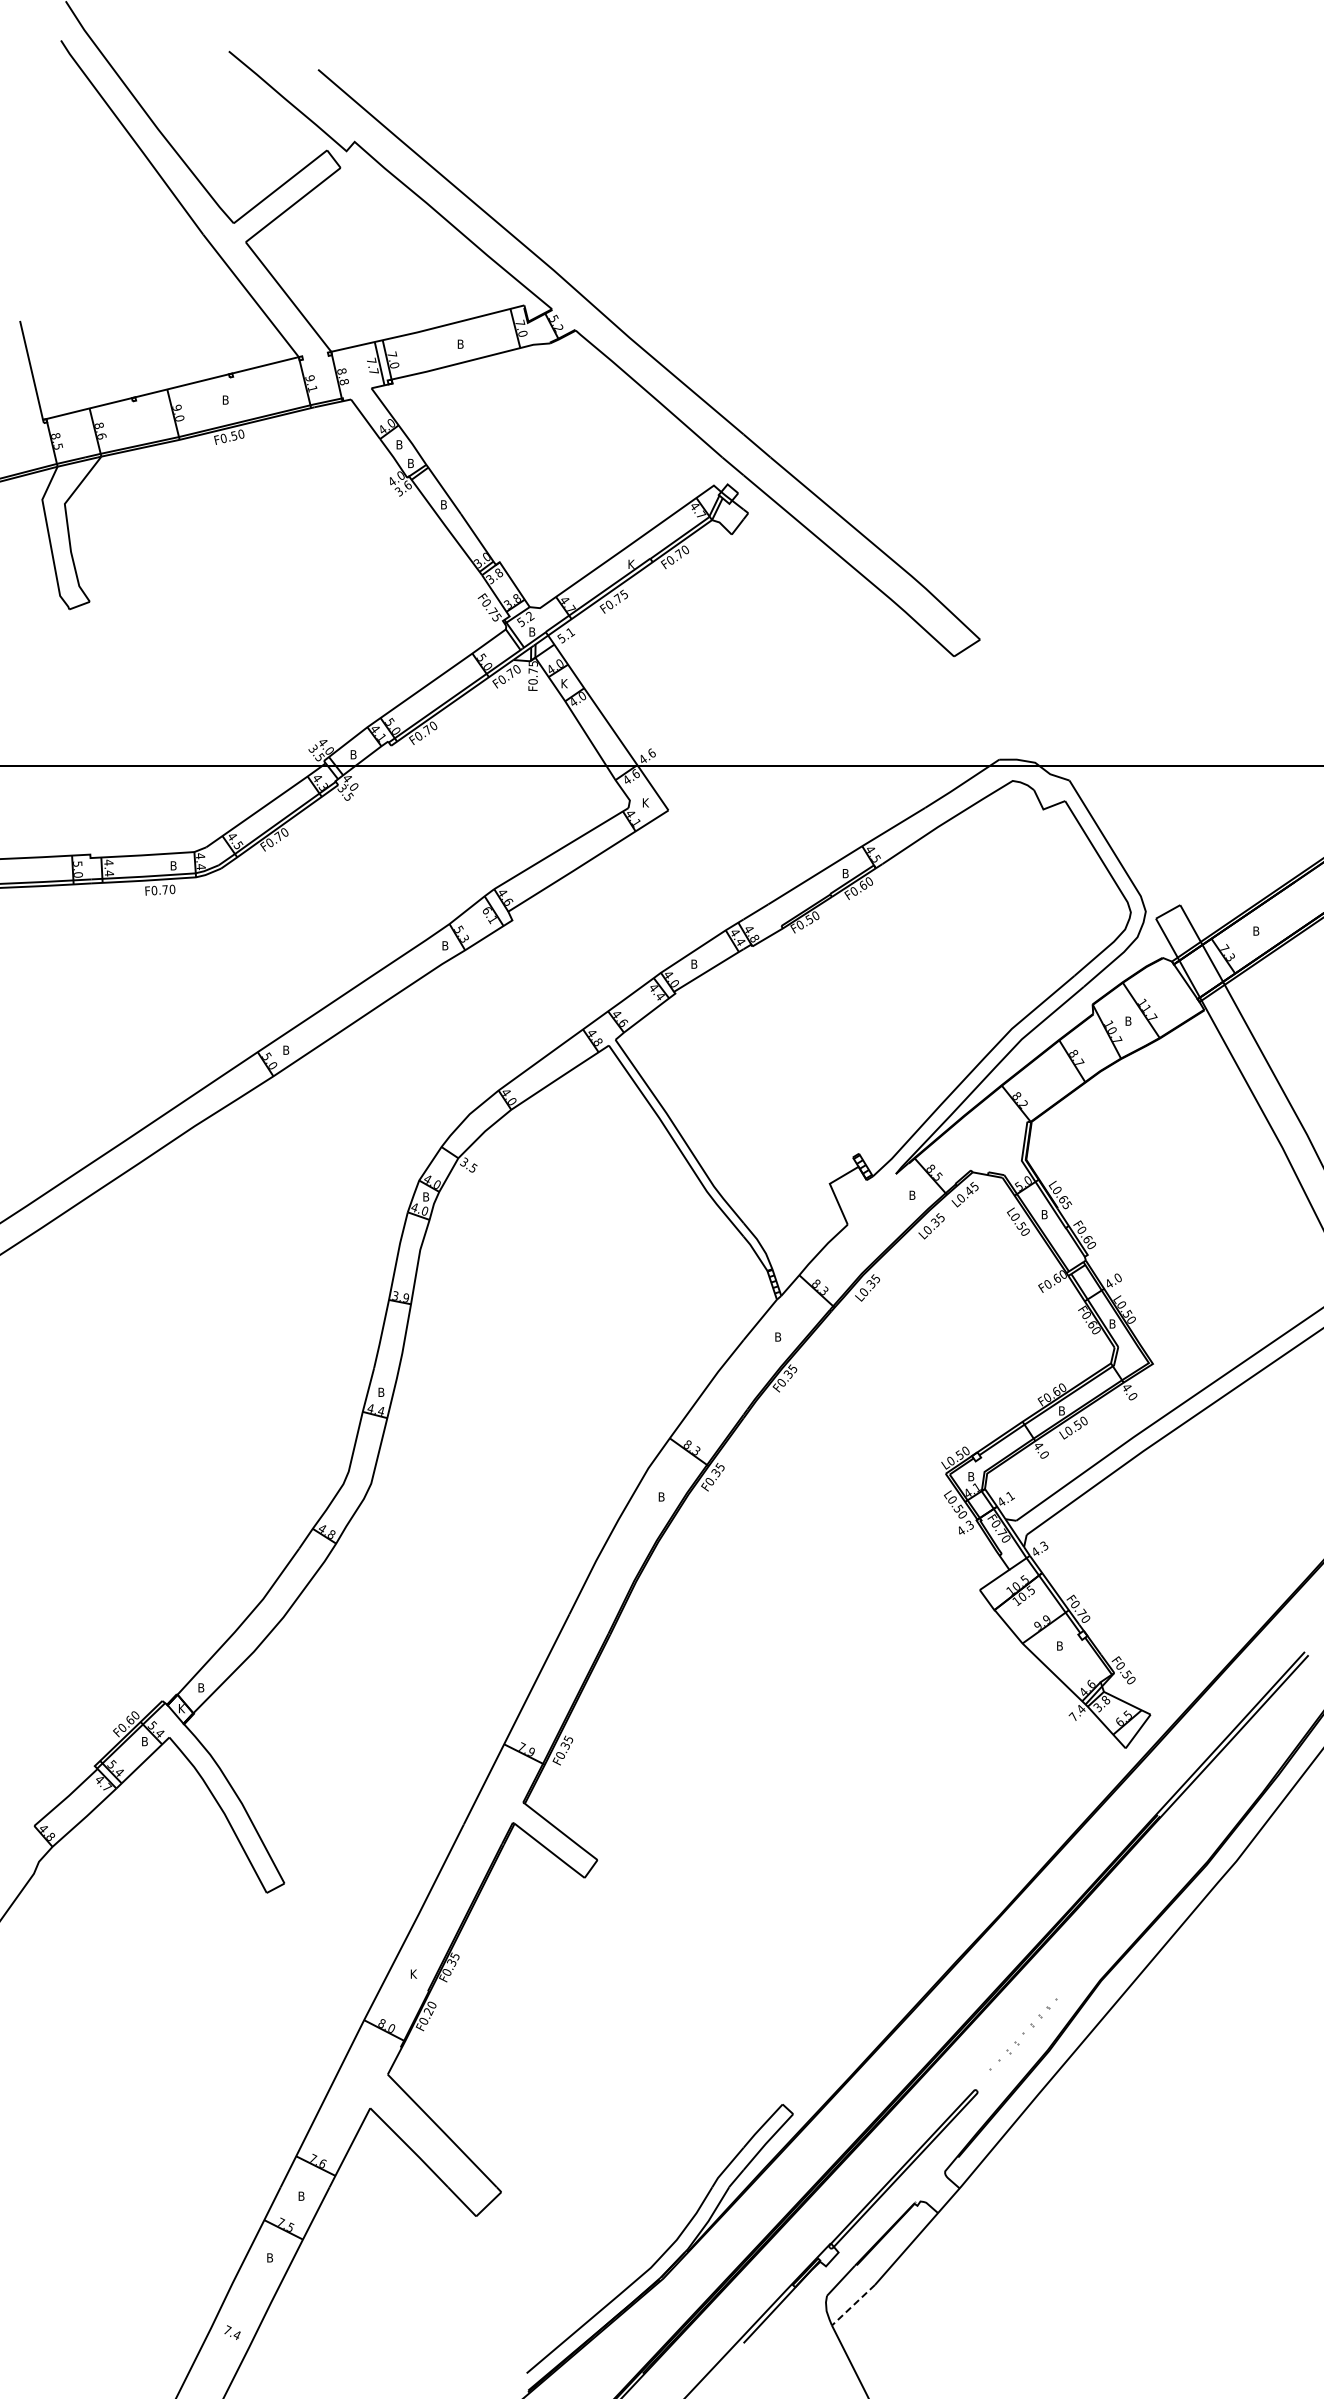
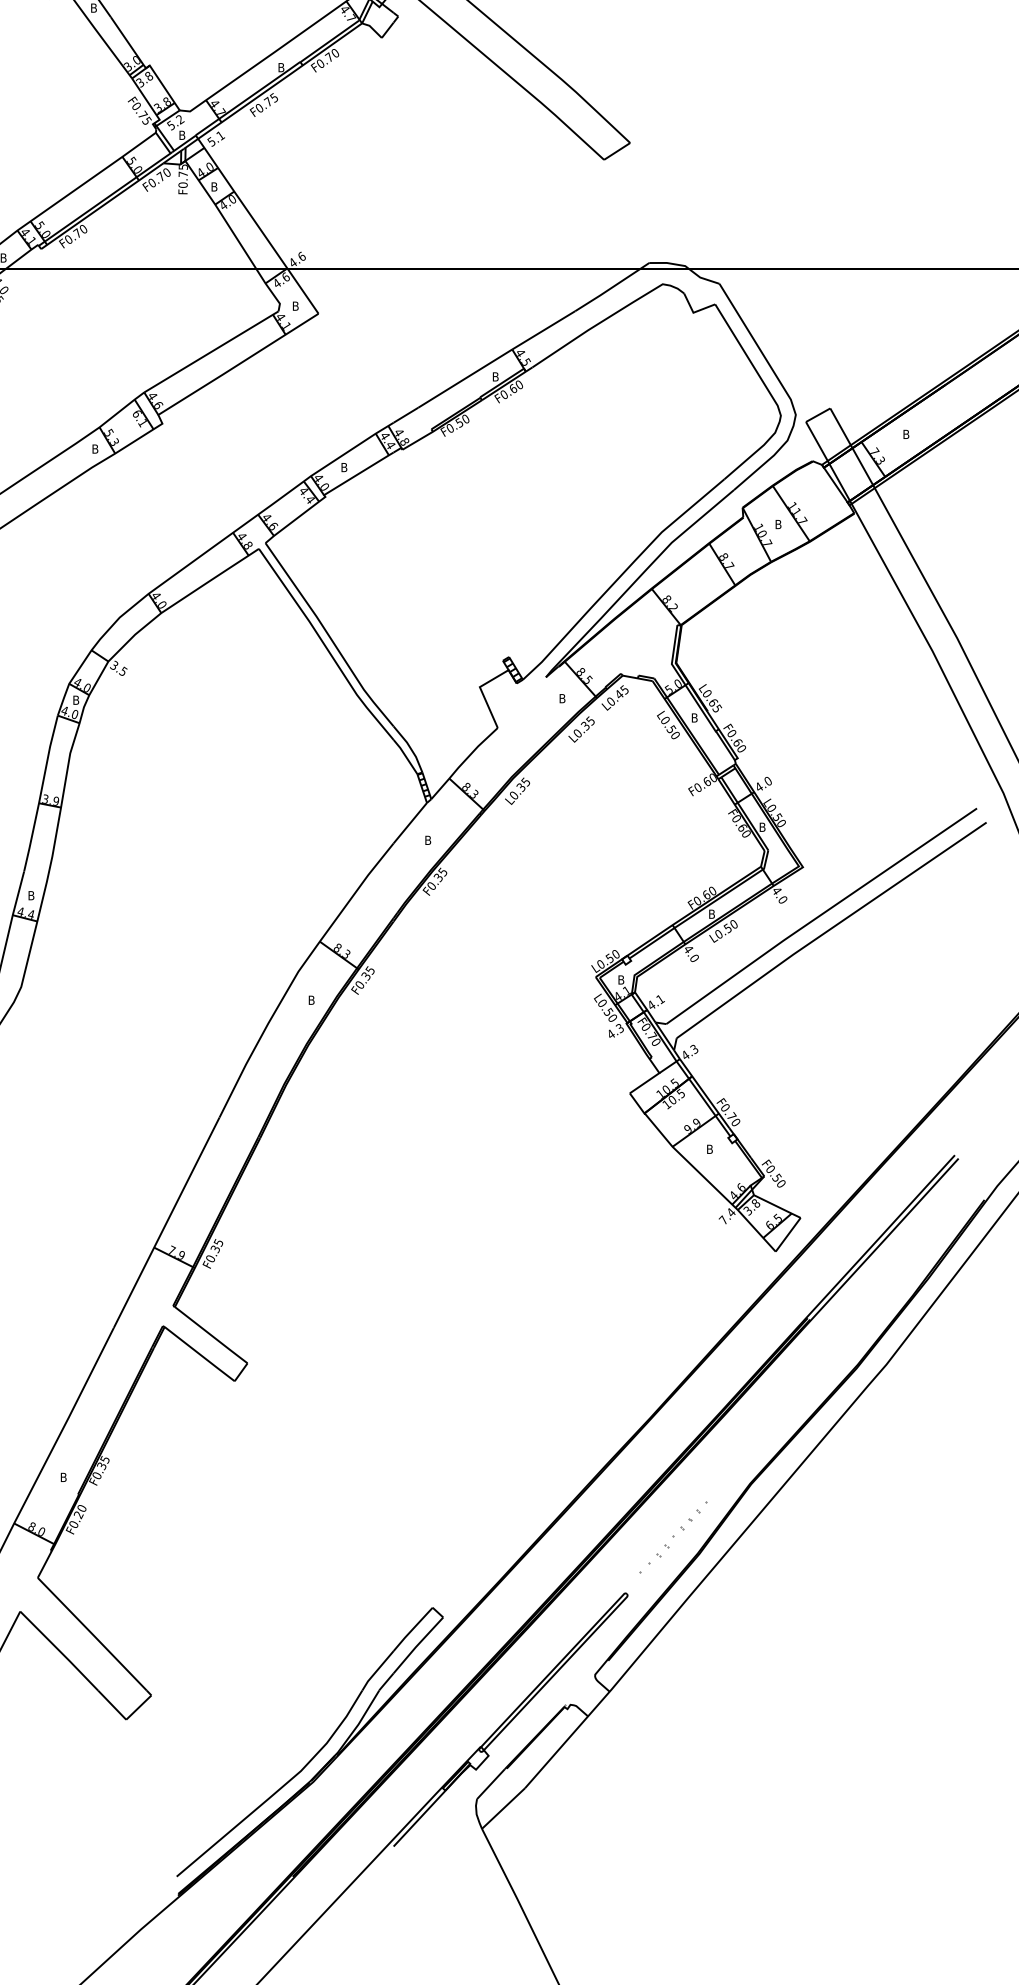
text: (631, 563) -> (281, 66), K -> B
text: (564, 683) -> (214, 186), K -> B
text: (646, 802) -> (296, 305), K -> B
text: (414, 1973) -> (64, 1476), K -> B
line: (853, 2305) -> (503, 1808), dashed -> solid

